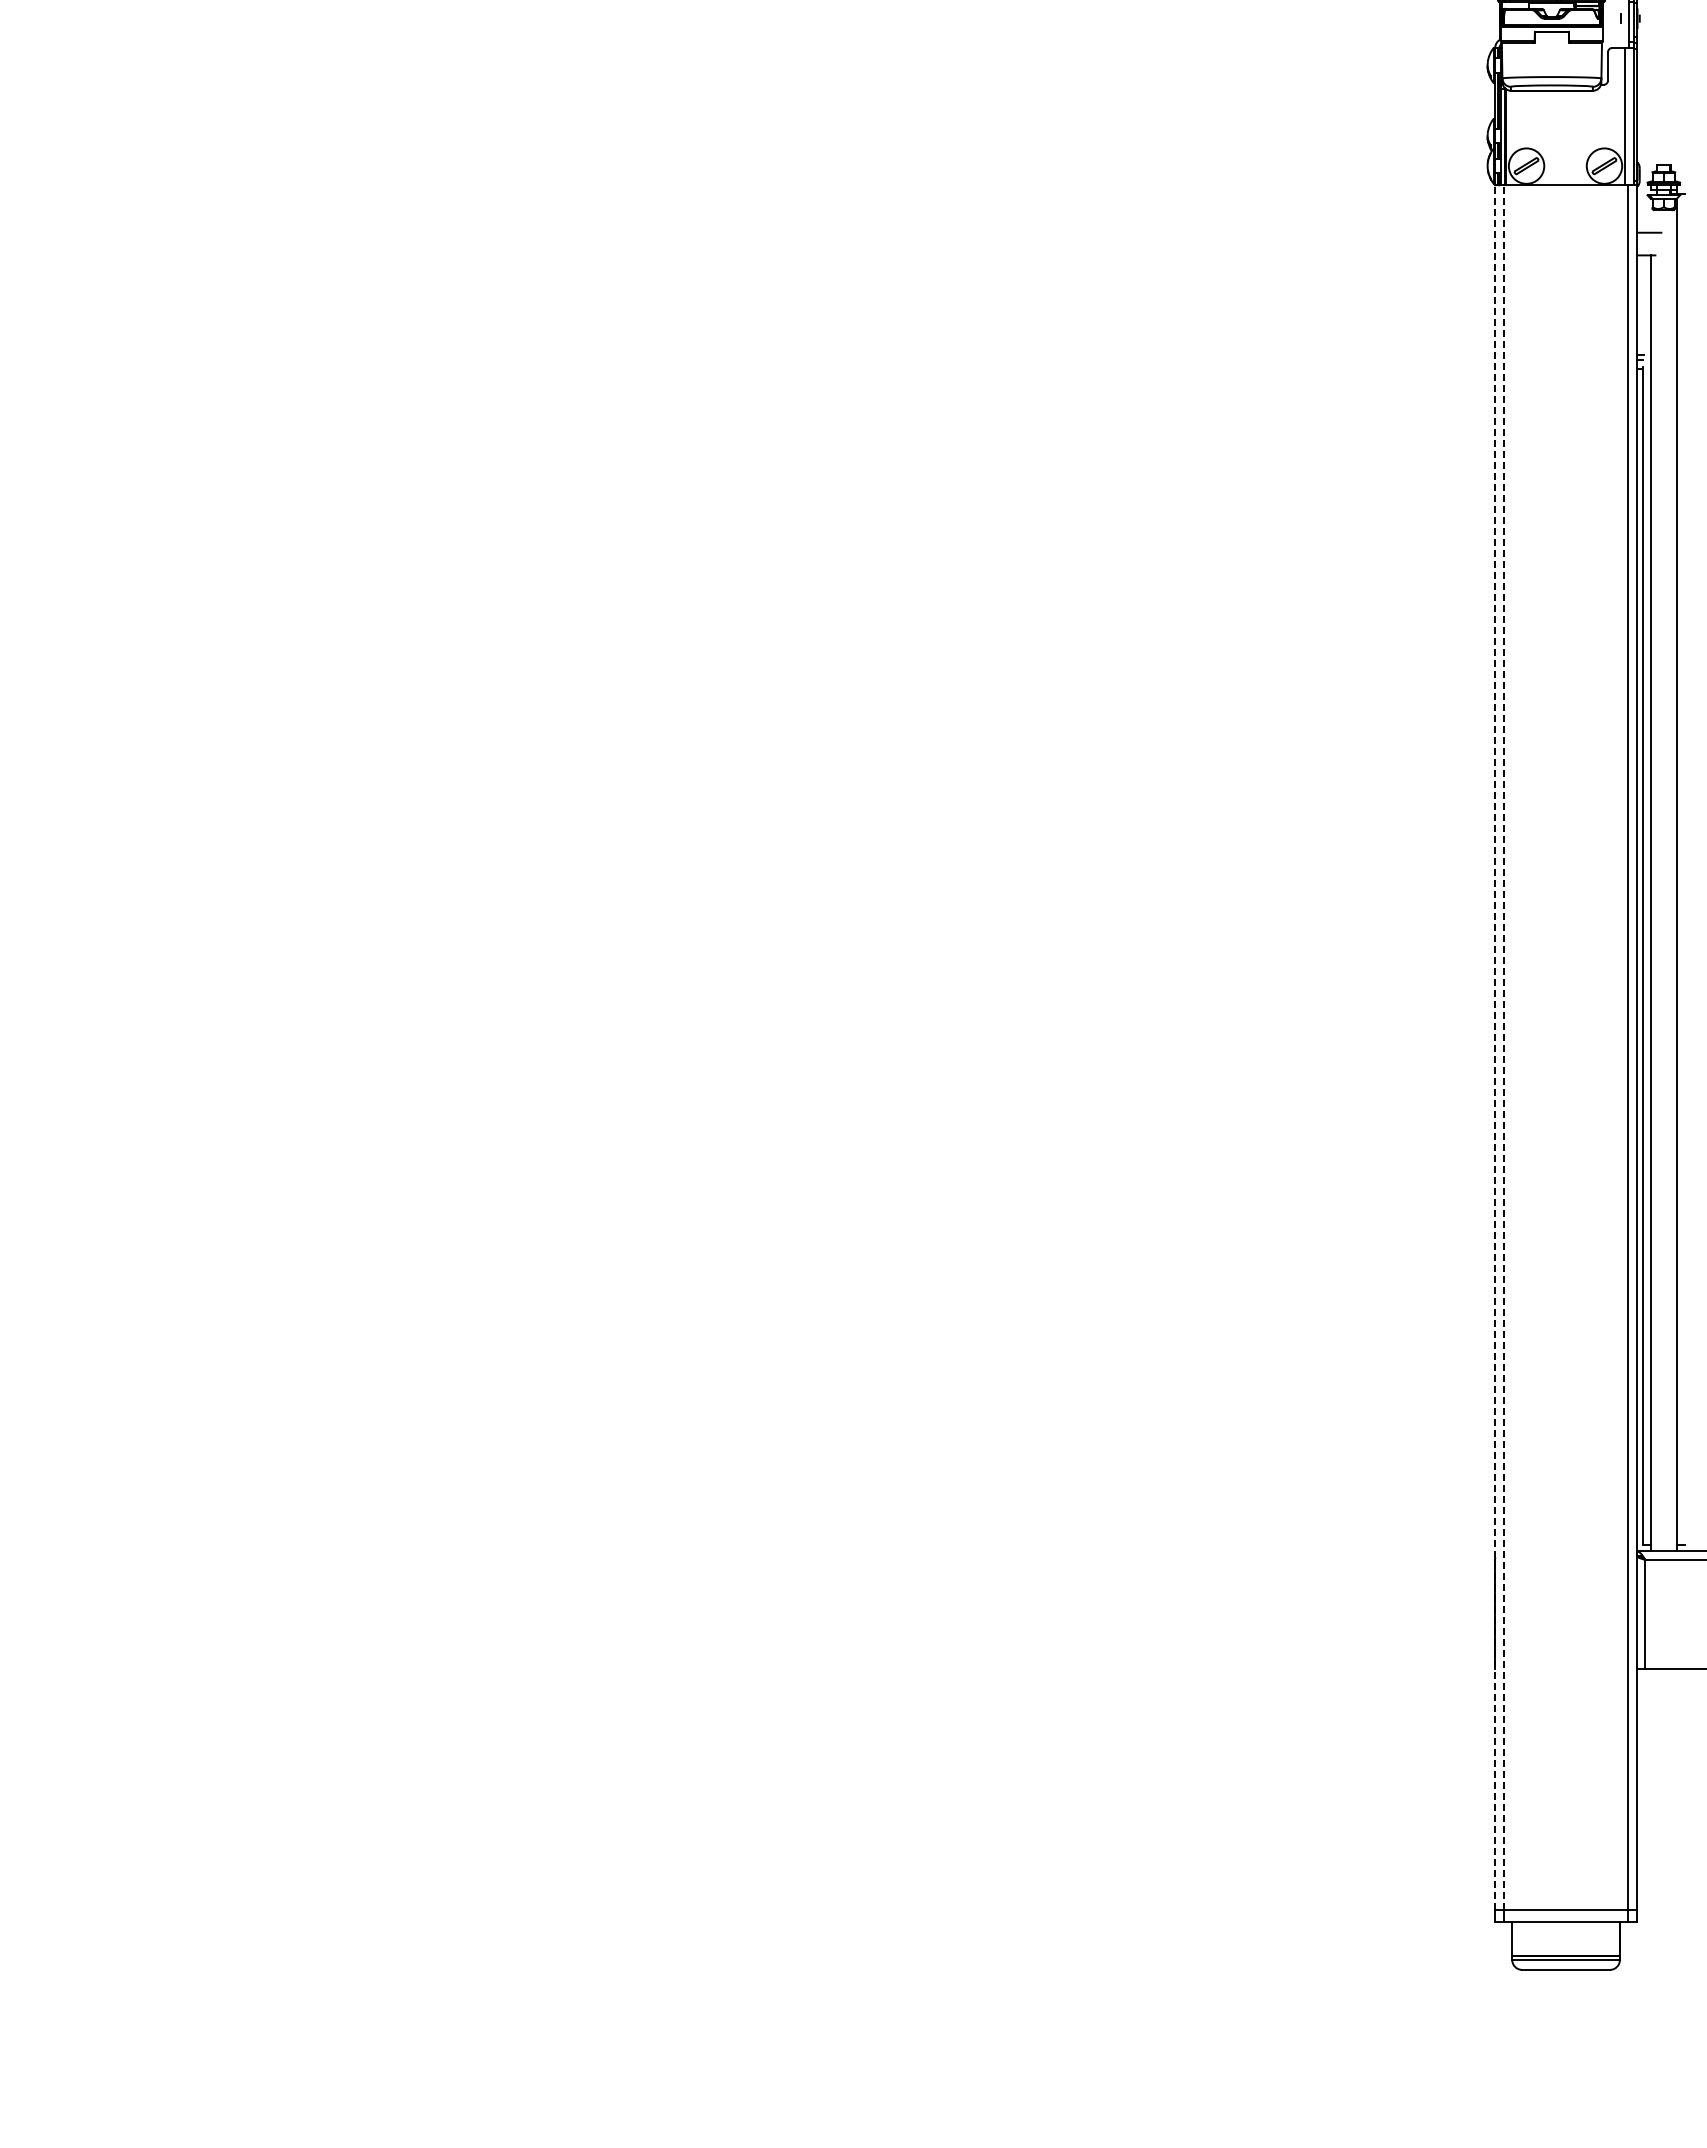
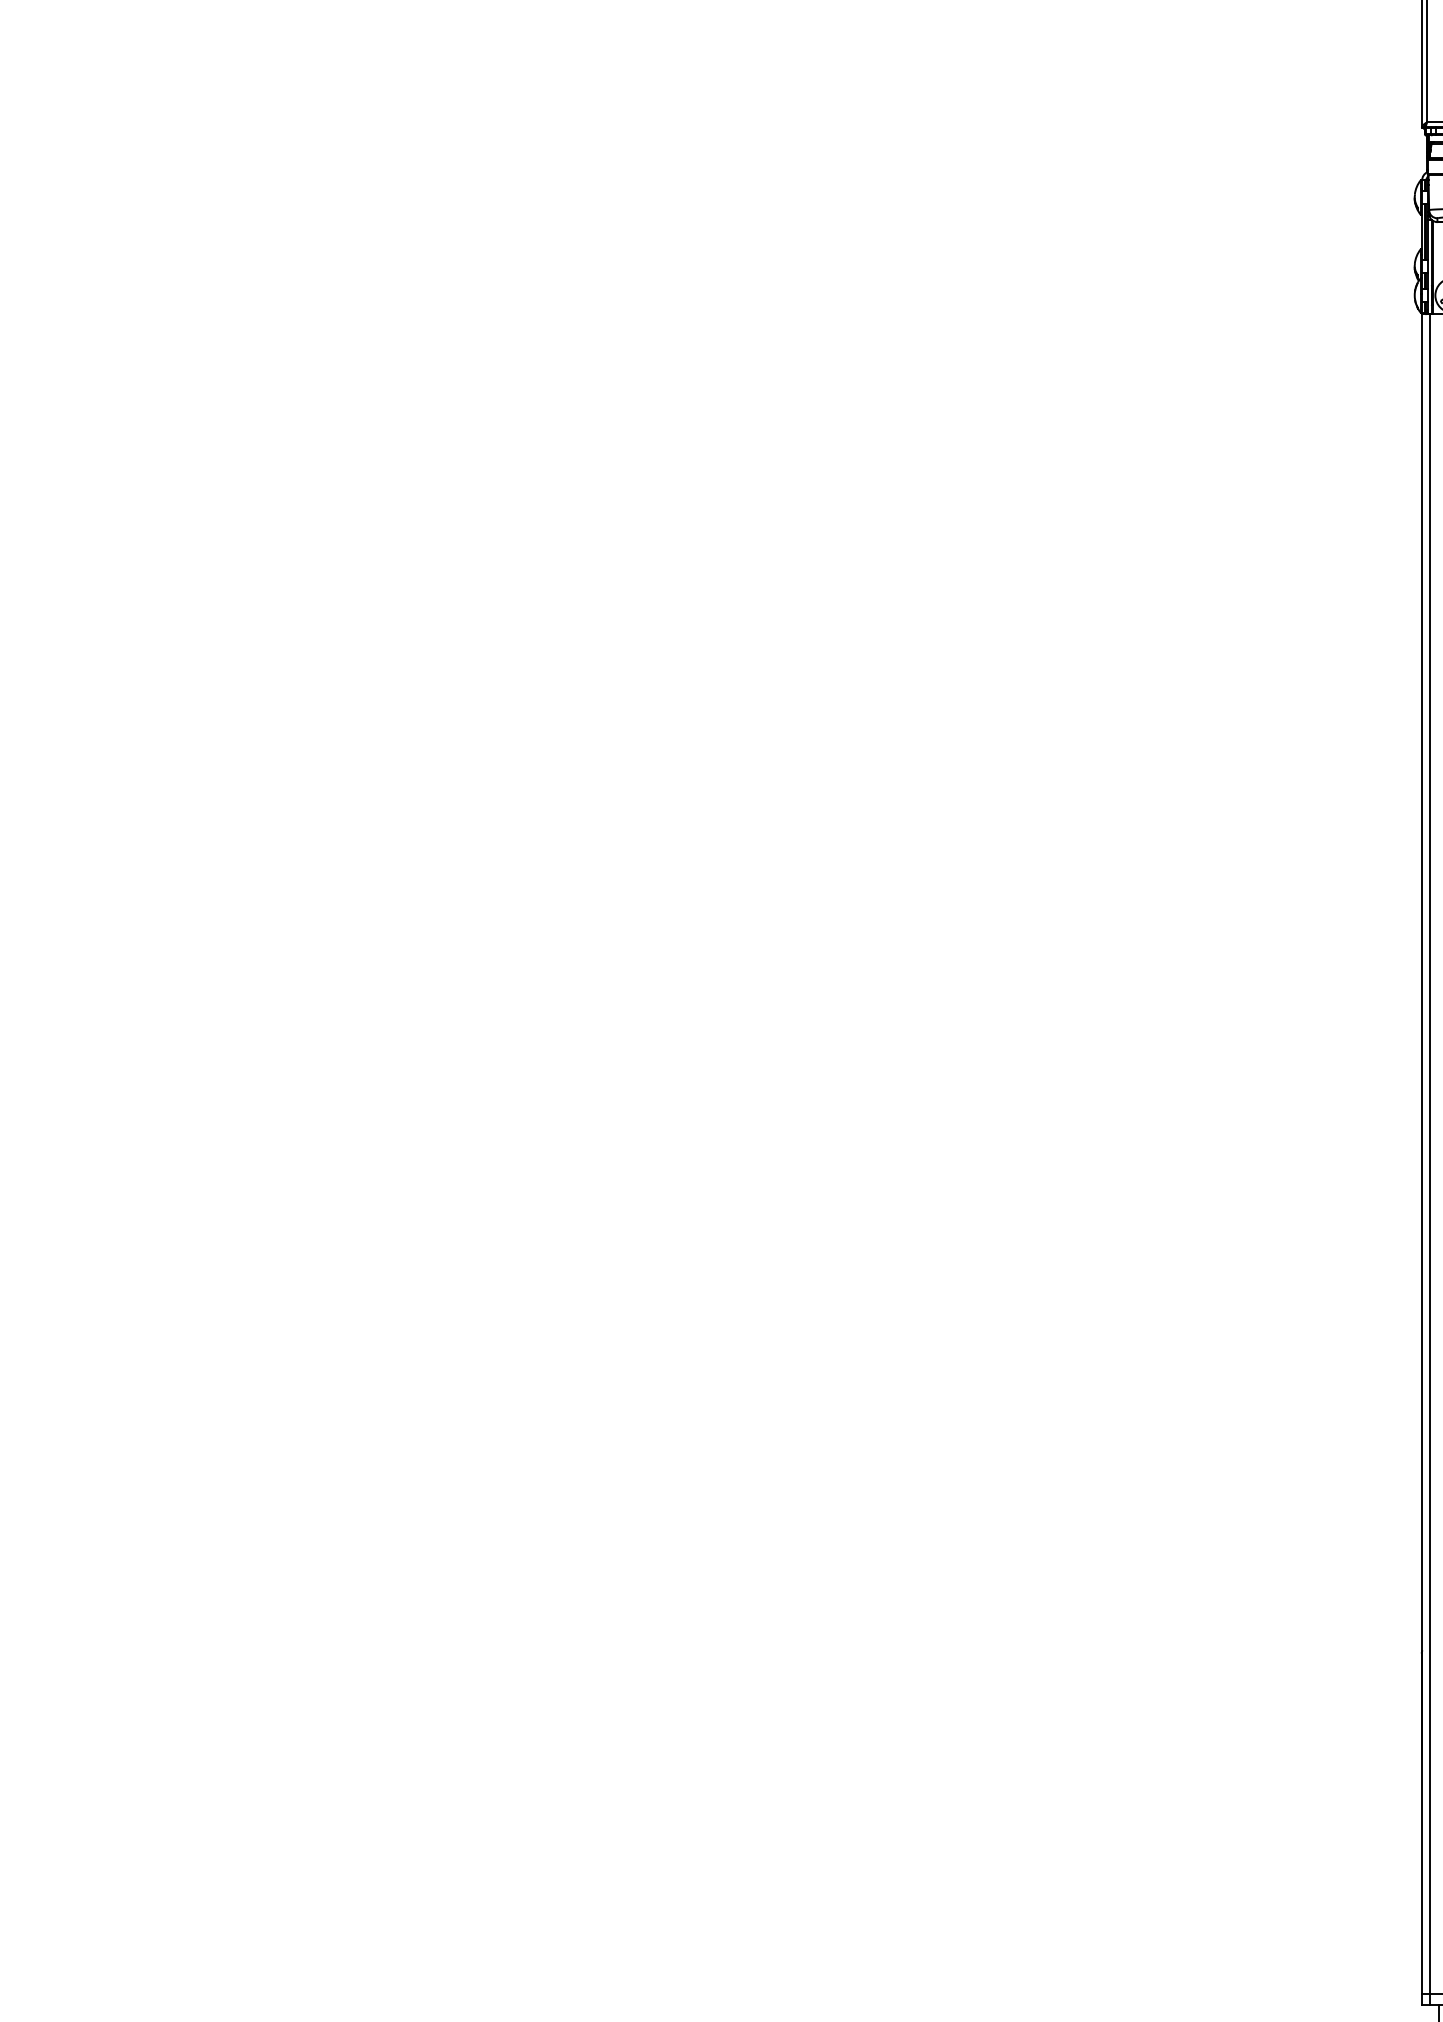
line: (1495, 1047) -> (1422, 1153), dashed -> solid
line: (1503, 1047) -> (1430, 1153), dashed -> solid

